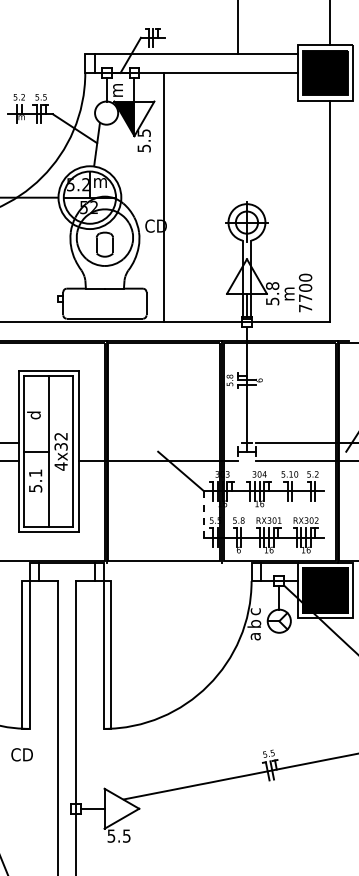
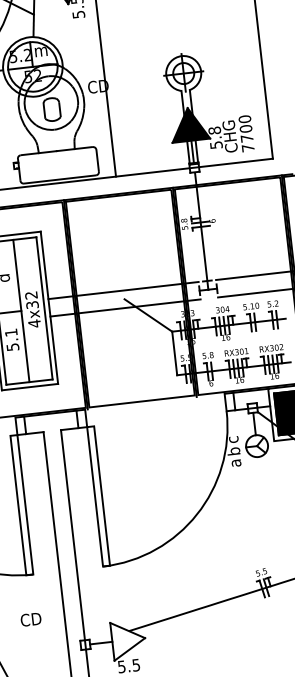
fill: (246, 276) -> (189, 124), added
text: (287, 293) -> (229, 136), m -> CHG
line: (157, 442) -> (122, 290), added
line: (204, 514) -> (175, 353), dashed -> solid
text: (21, 754) -> (30, 619), moved

